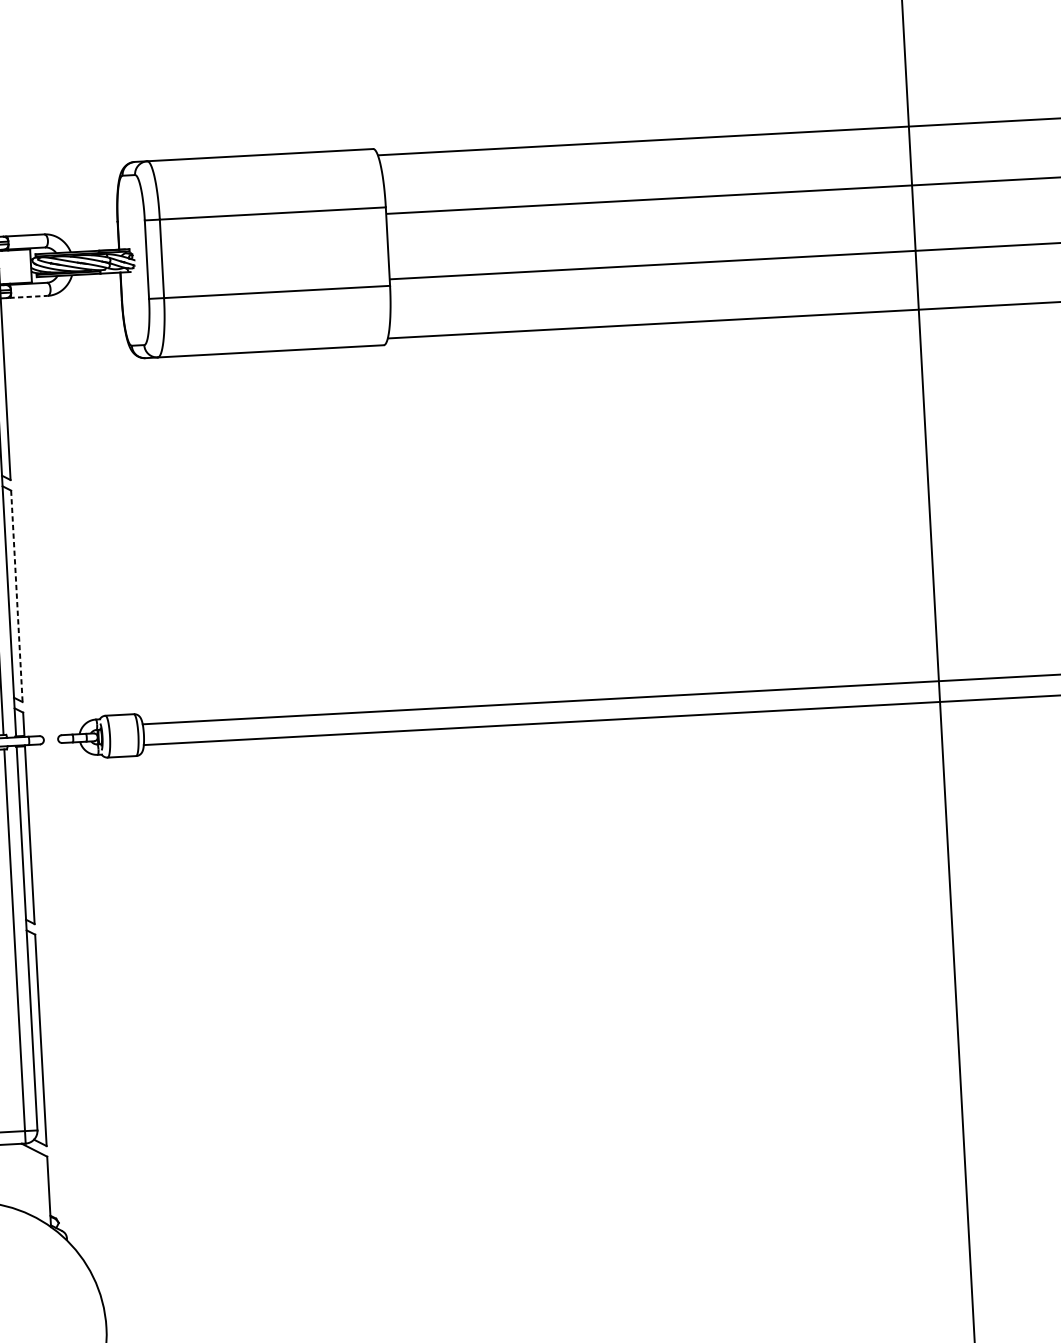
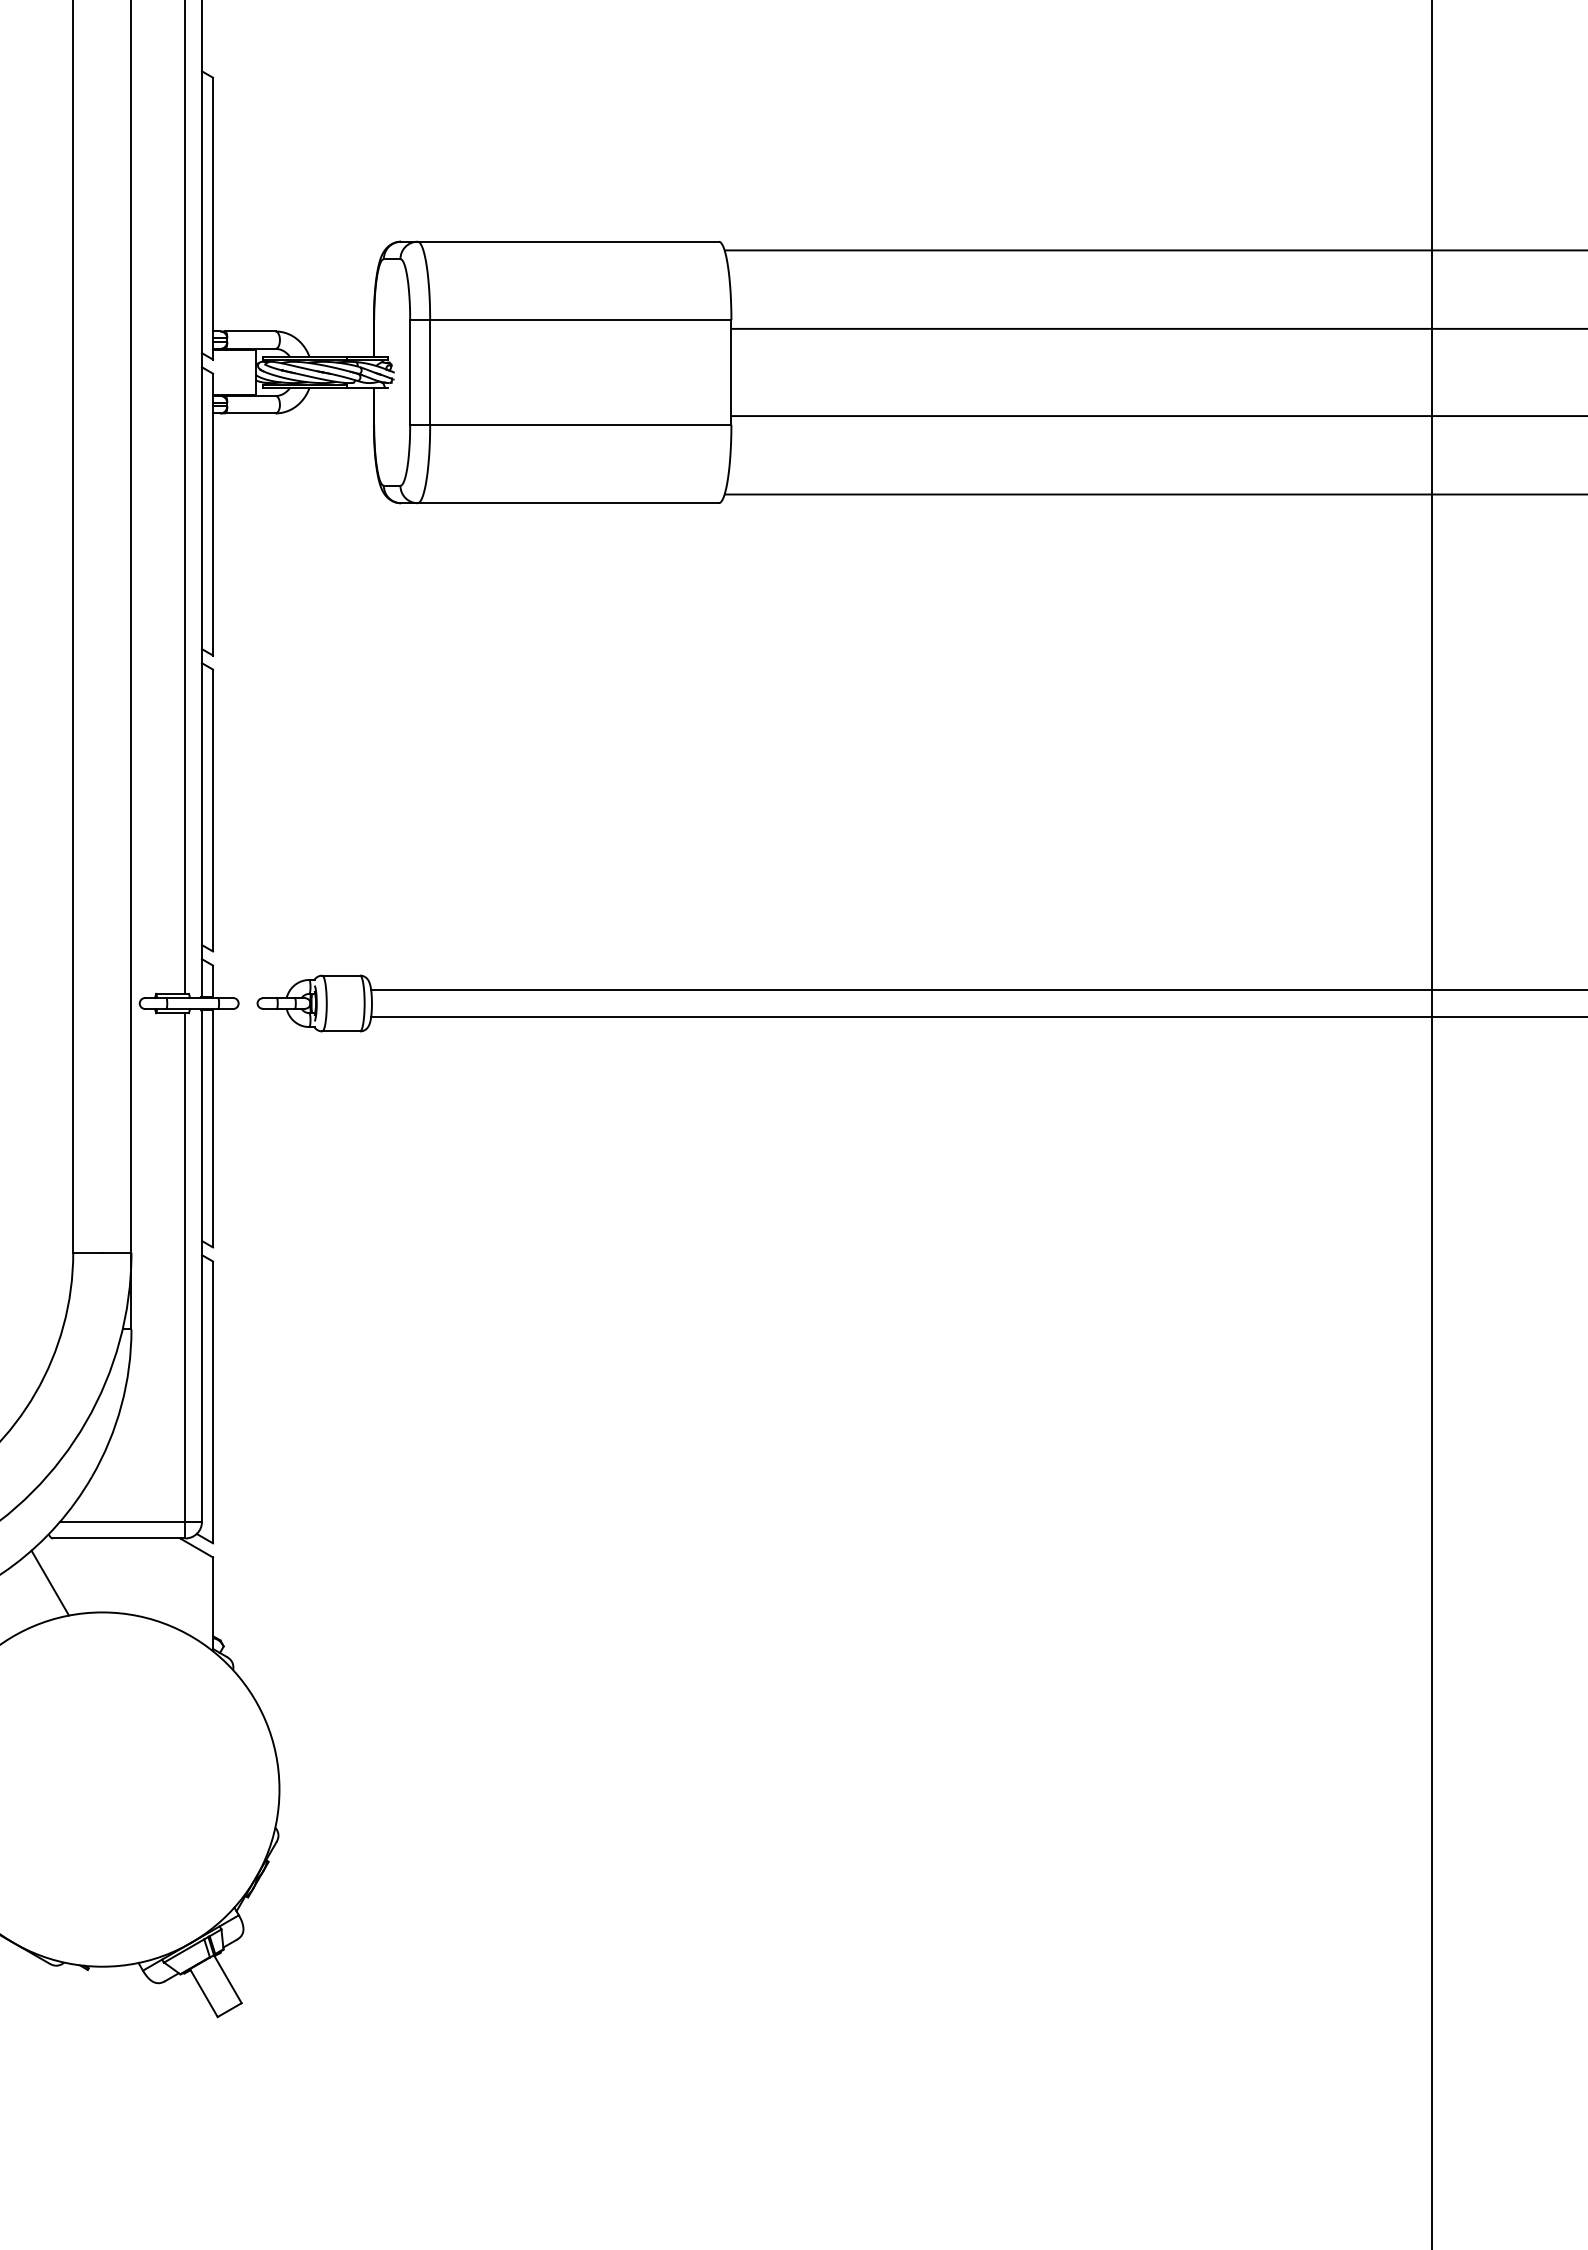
line: (28, 296) -> (250, 413), dashed -> solid
line: (17, 596) -> (213, 810), dashed -> solid

